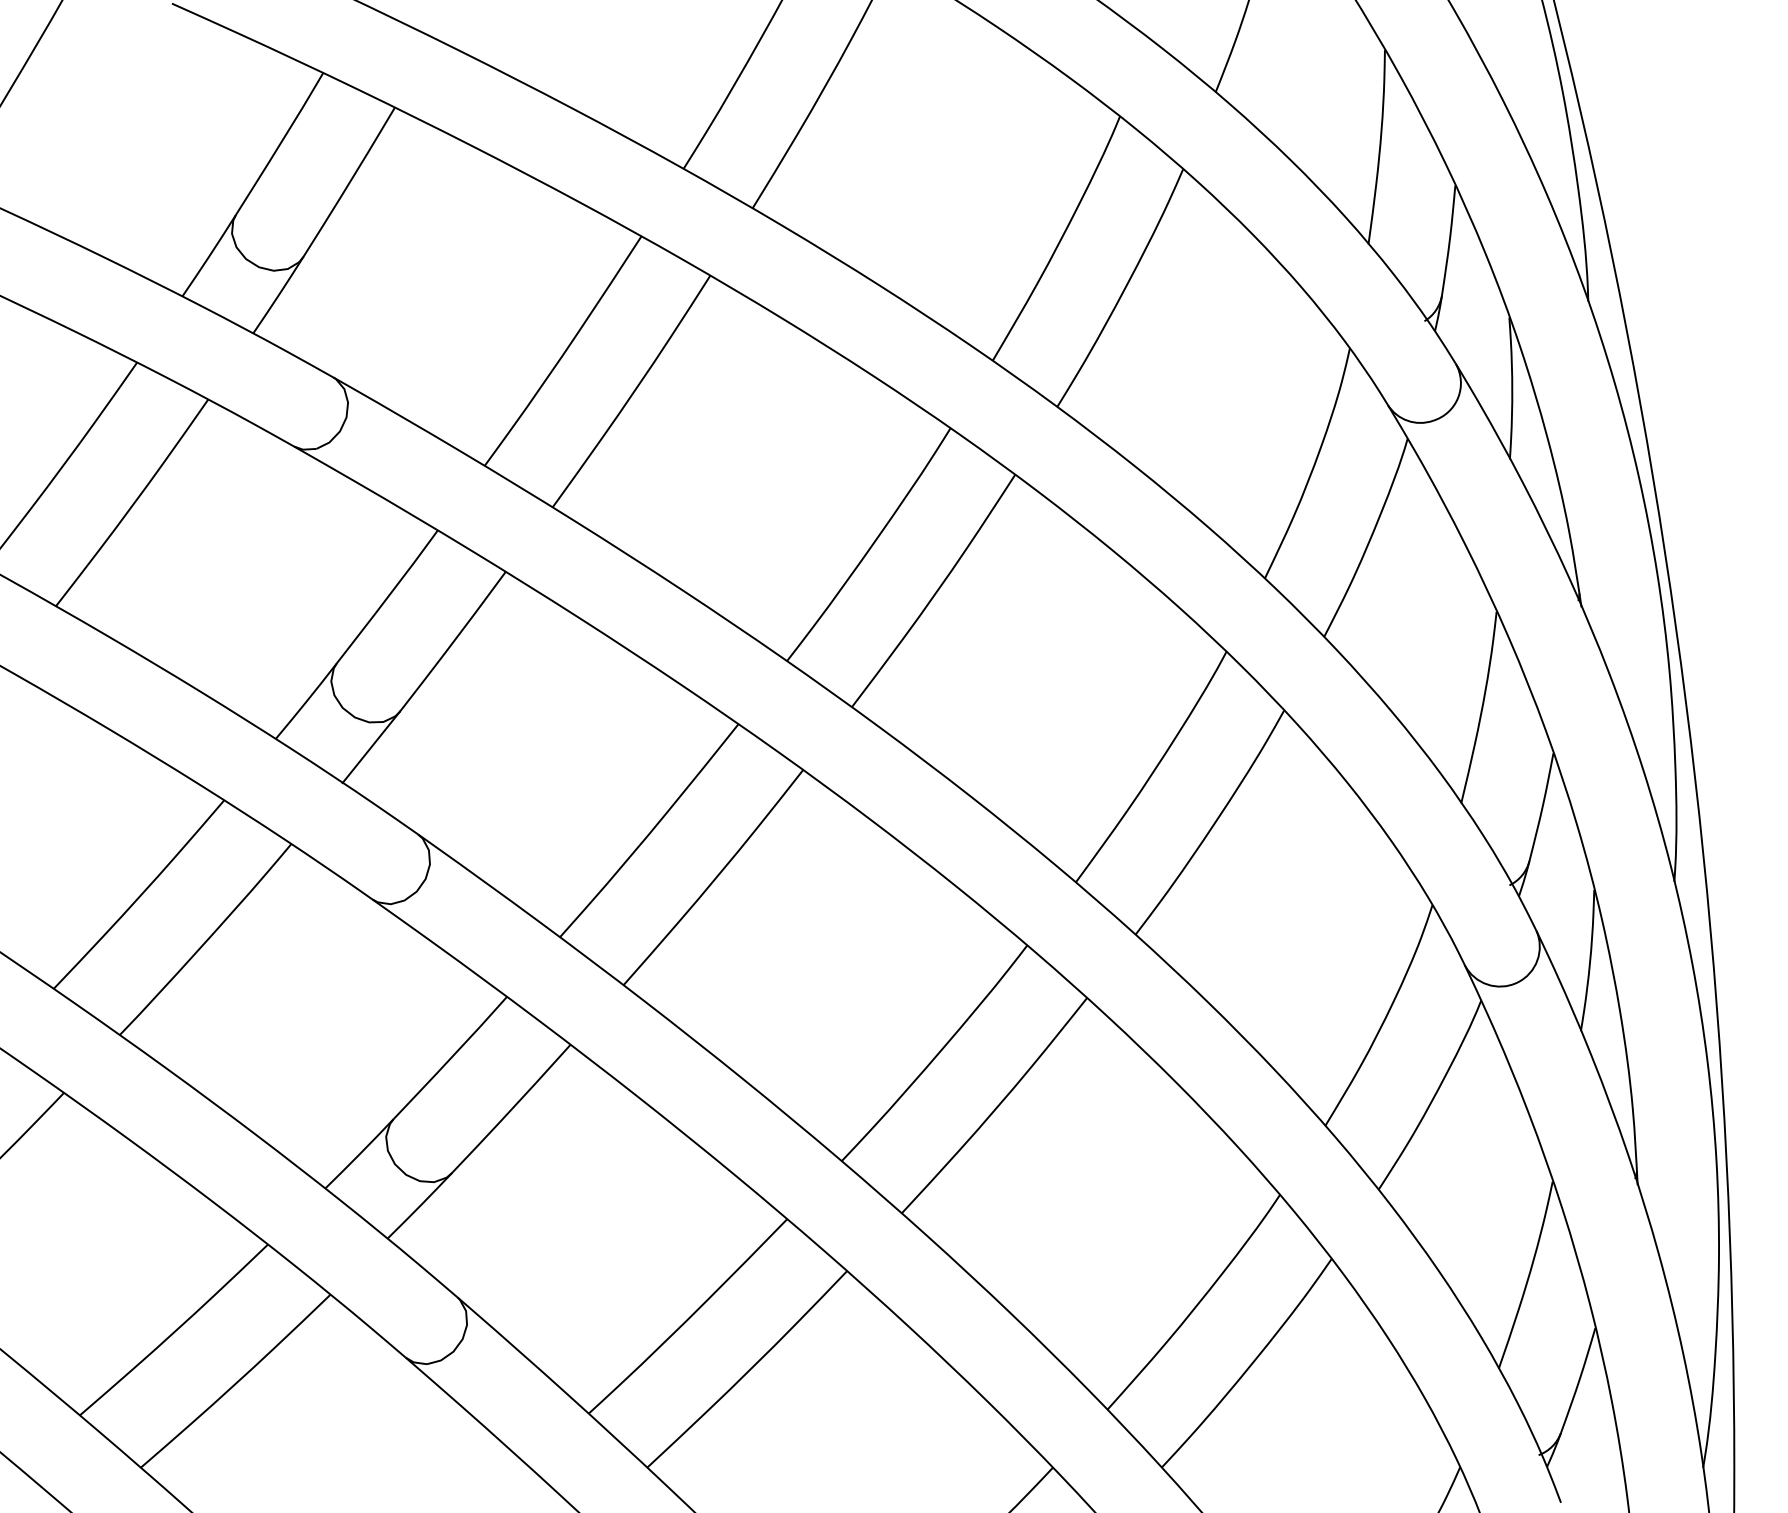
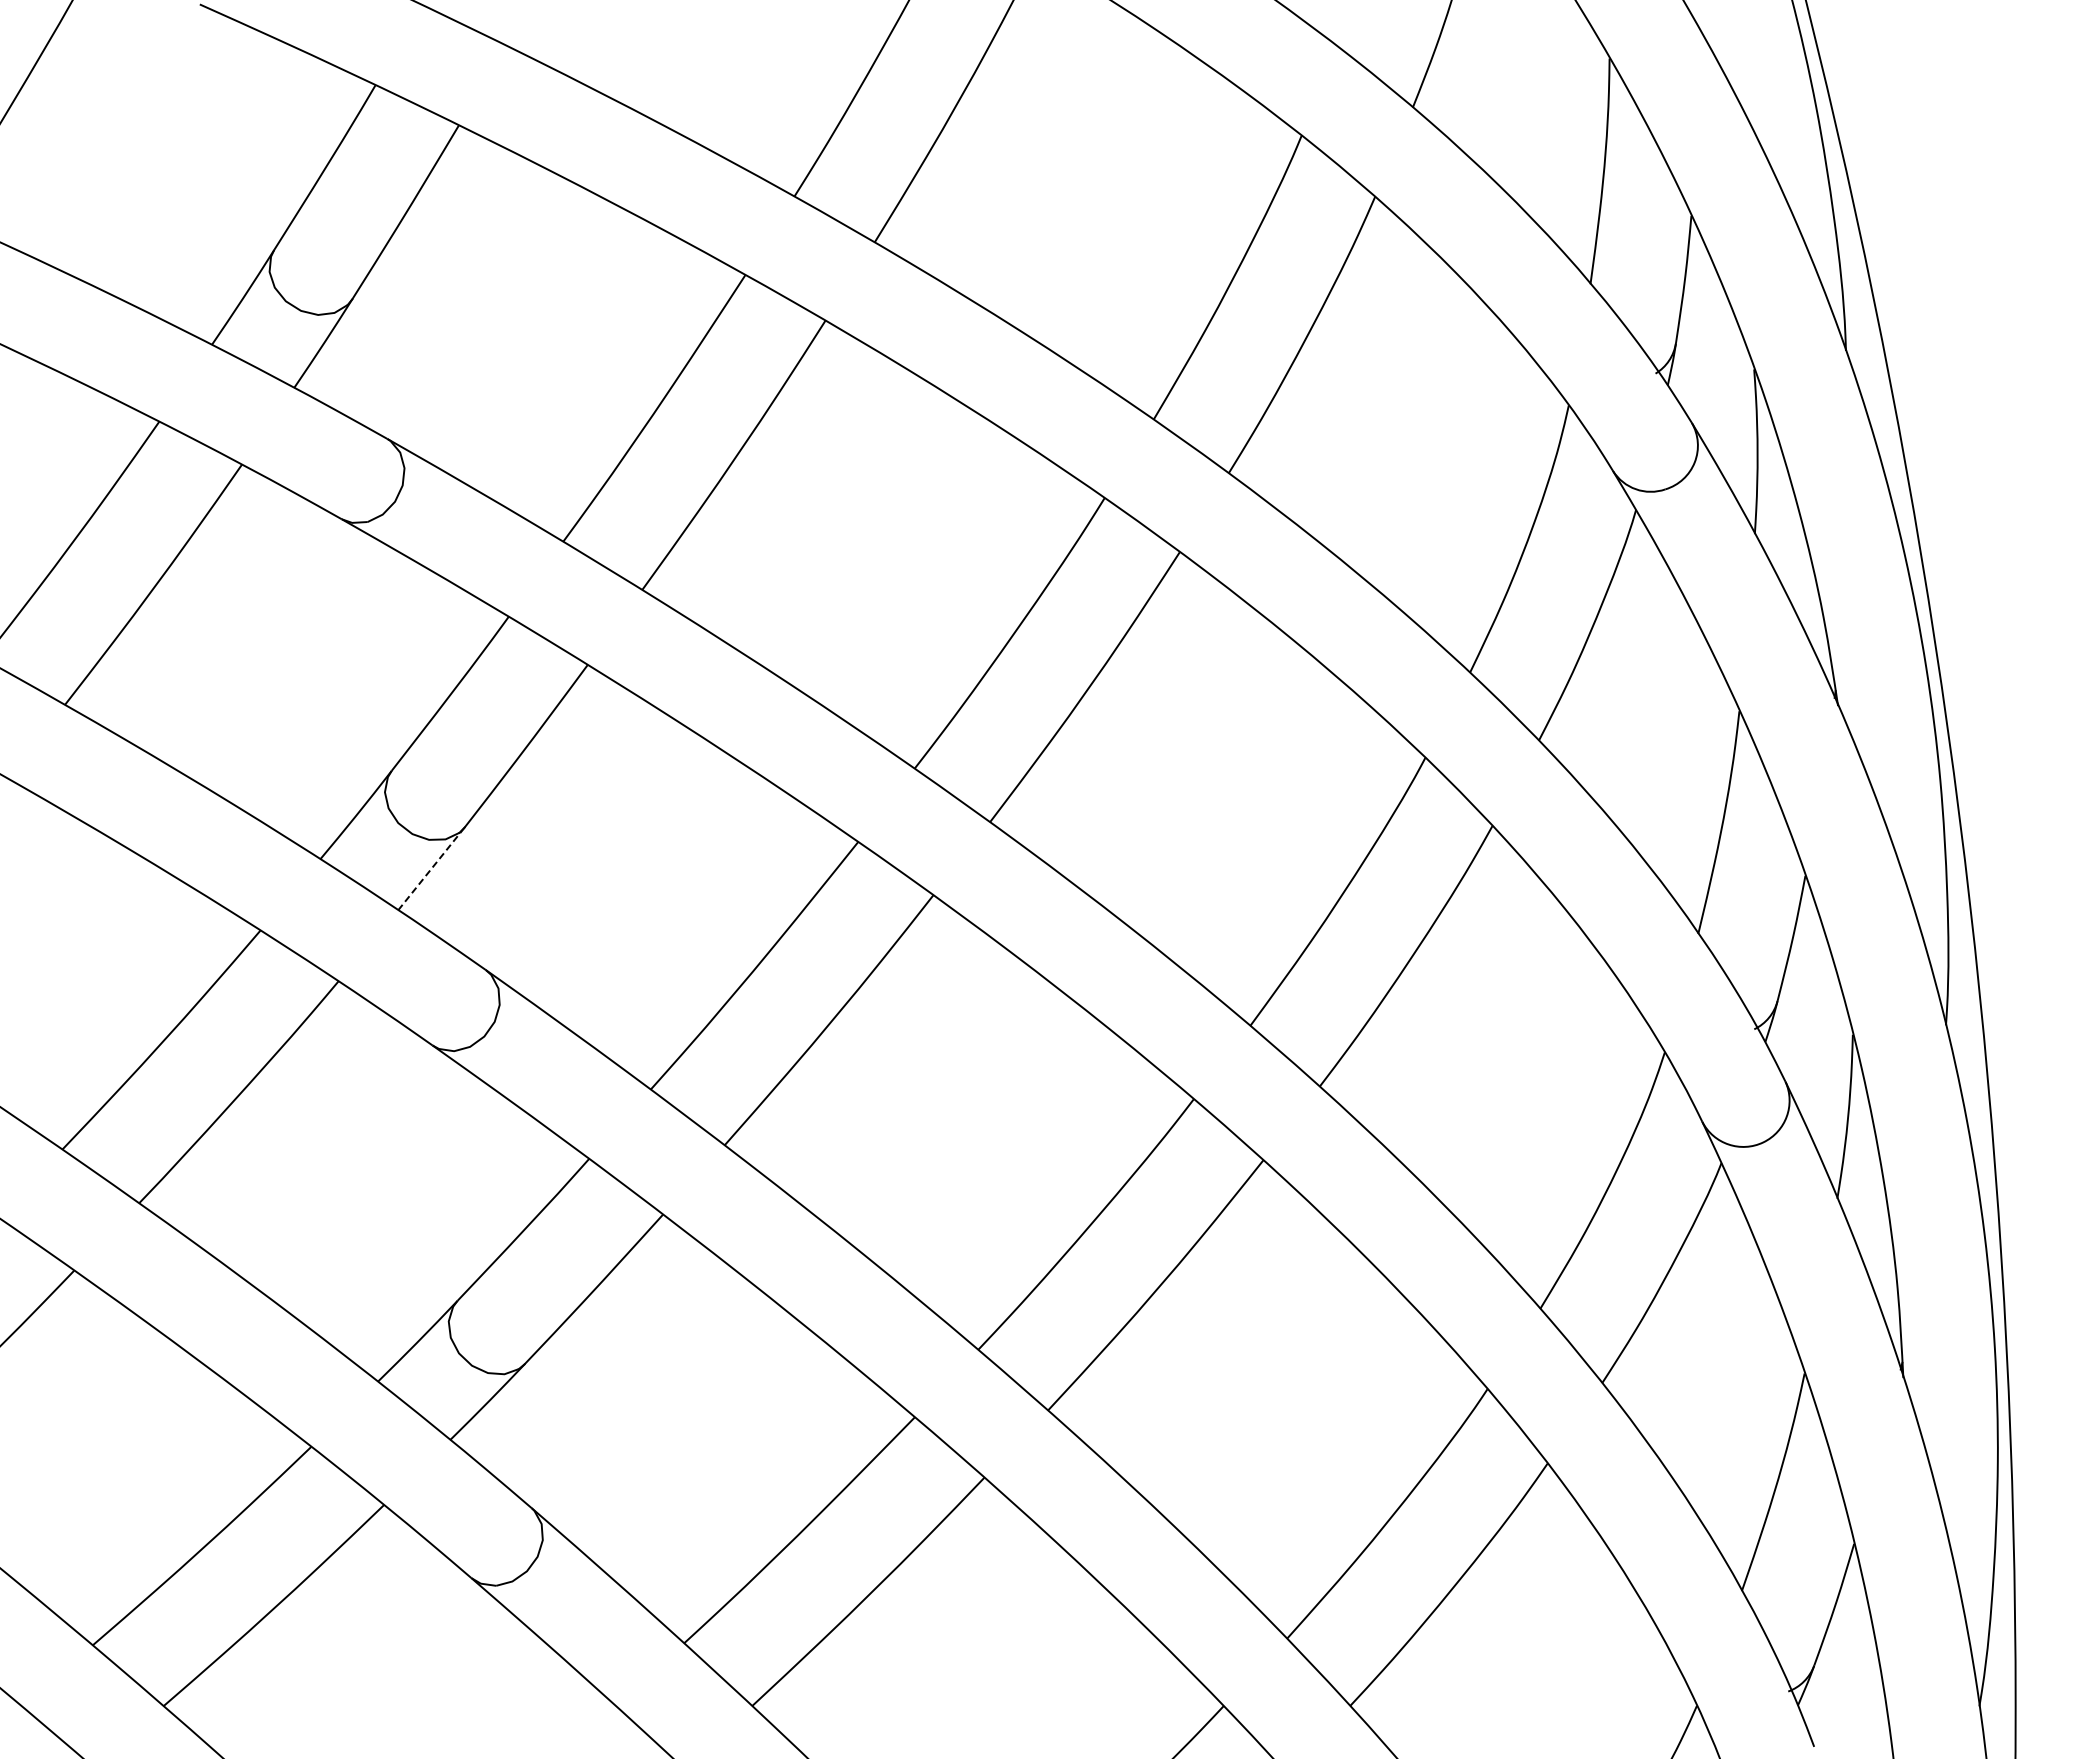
line: (371, 747) -> (431, 868), solid -> dashed

